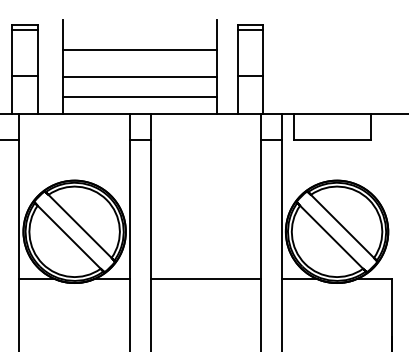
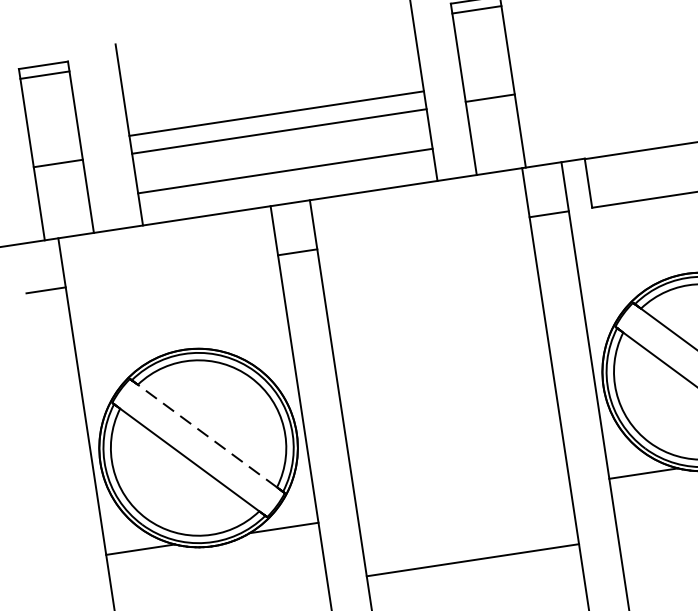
line: (140, 50) -> (277, 113), moved
line: (80, 226) -> (208, 436), solid -> dashed
line: (205, 279) -> (472, 560), moved

